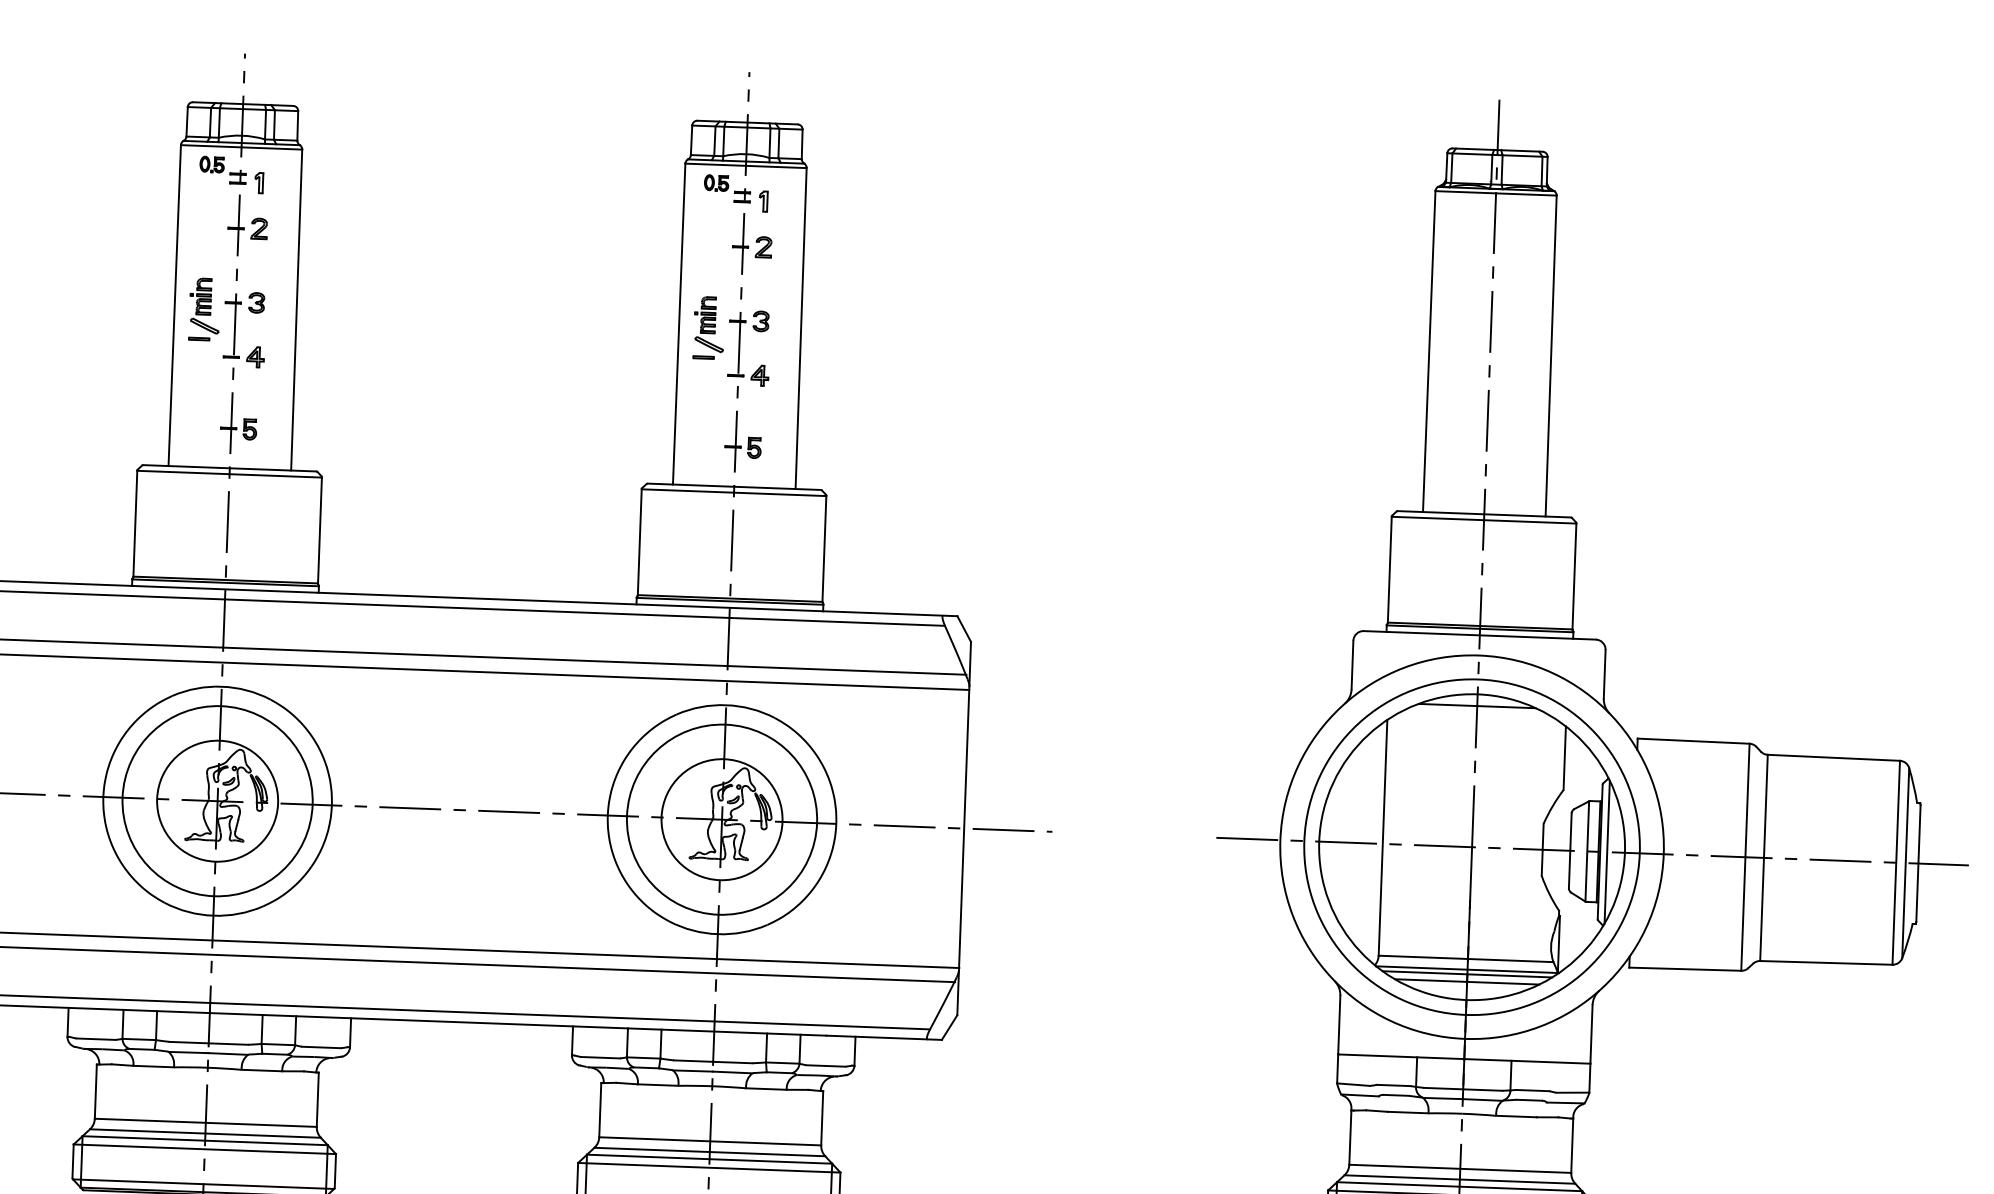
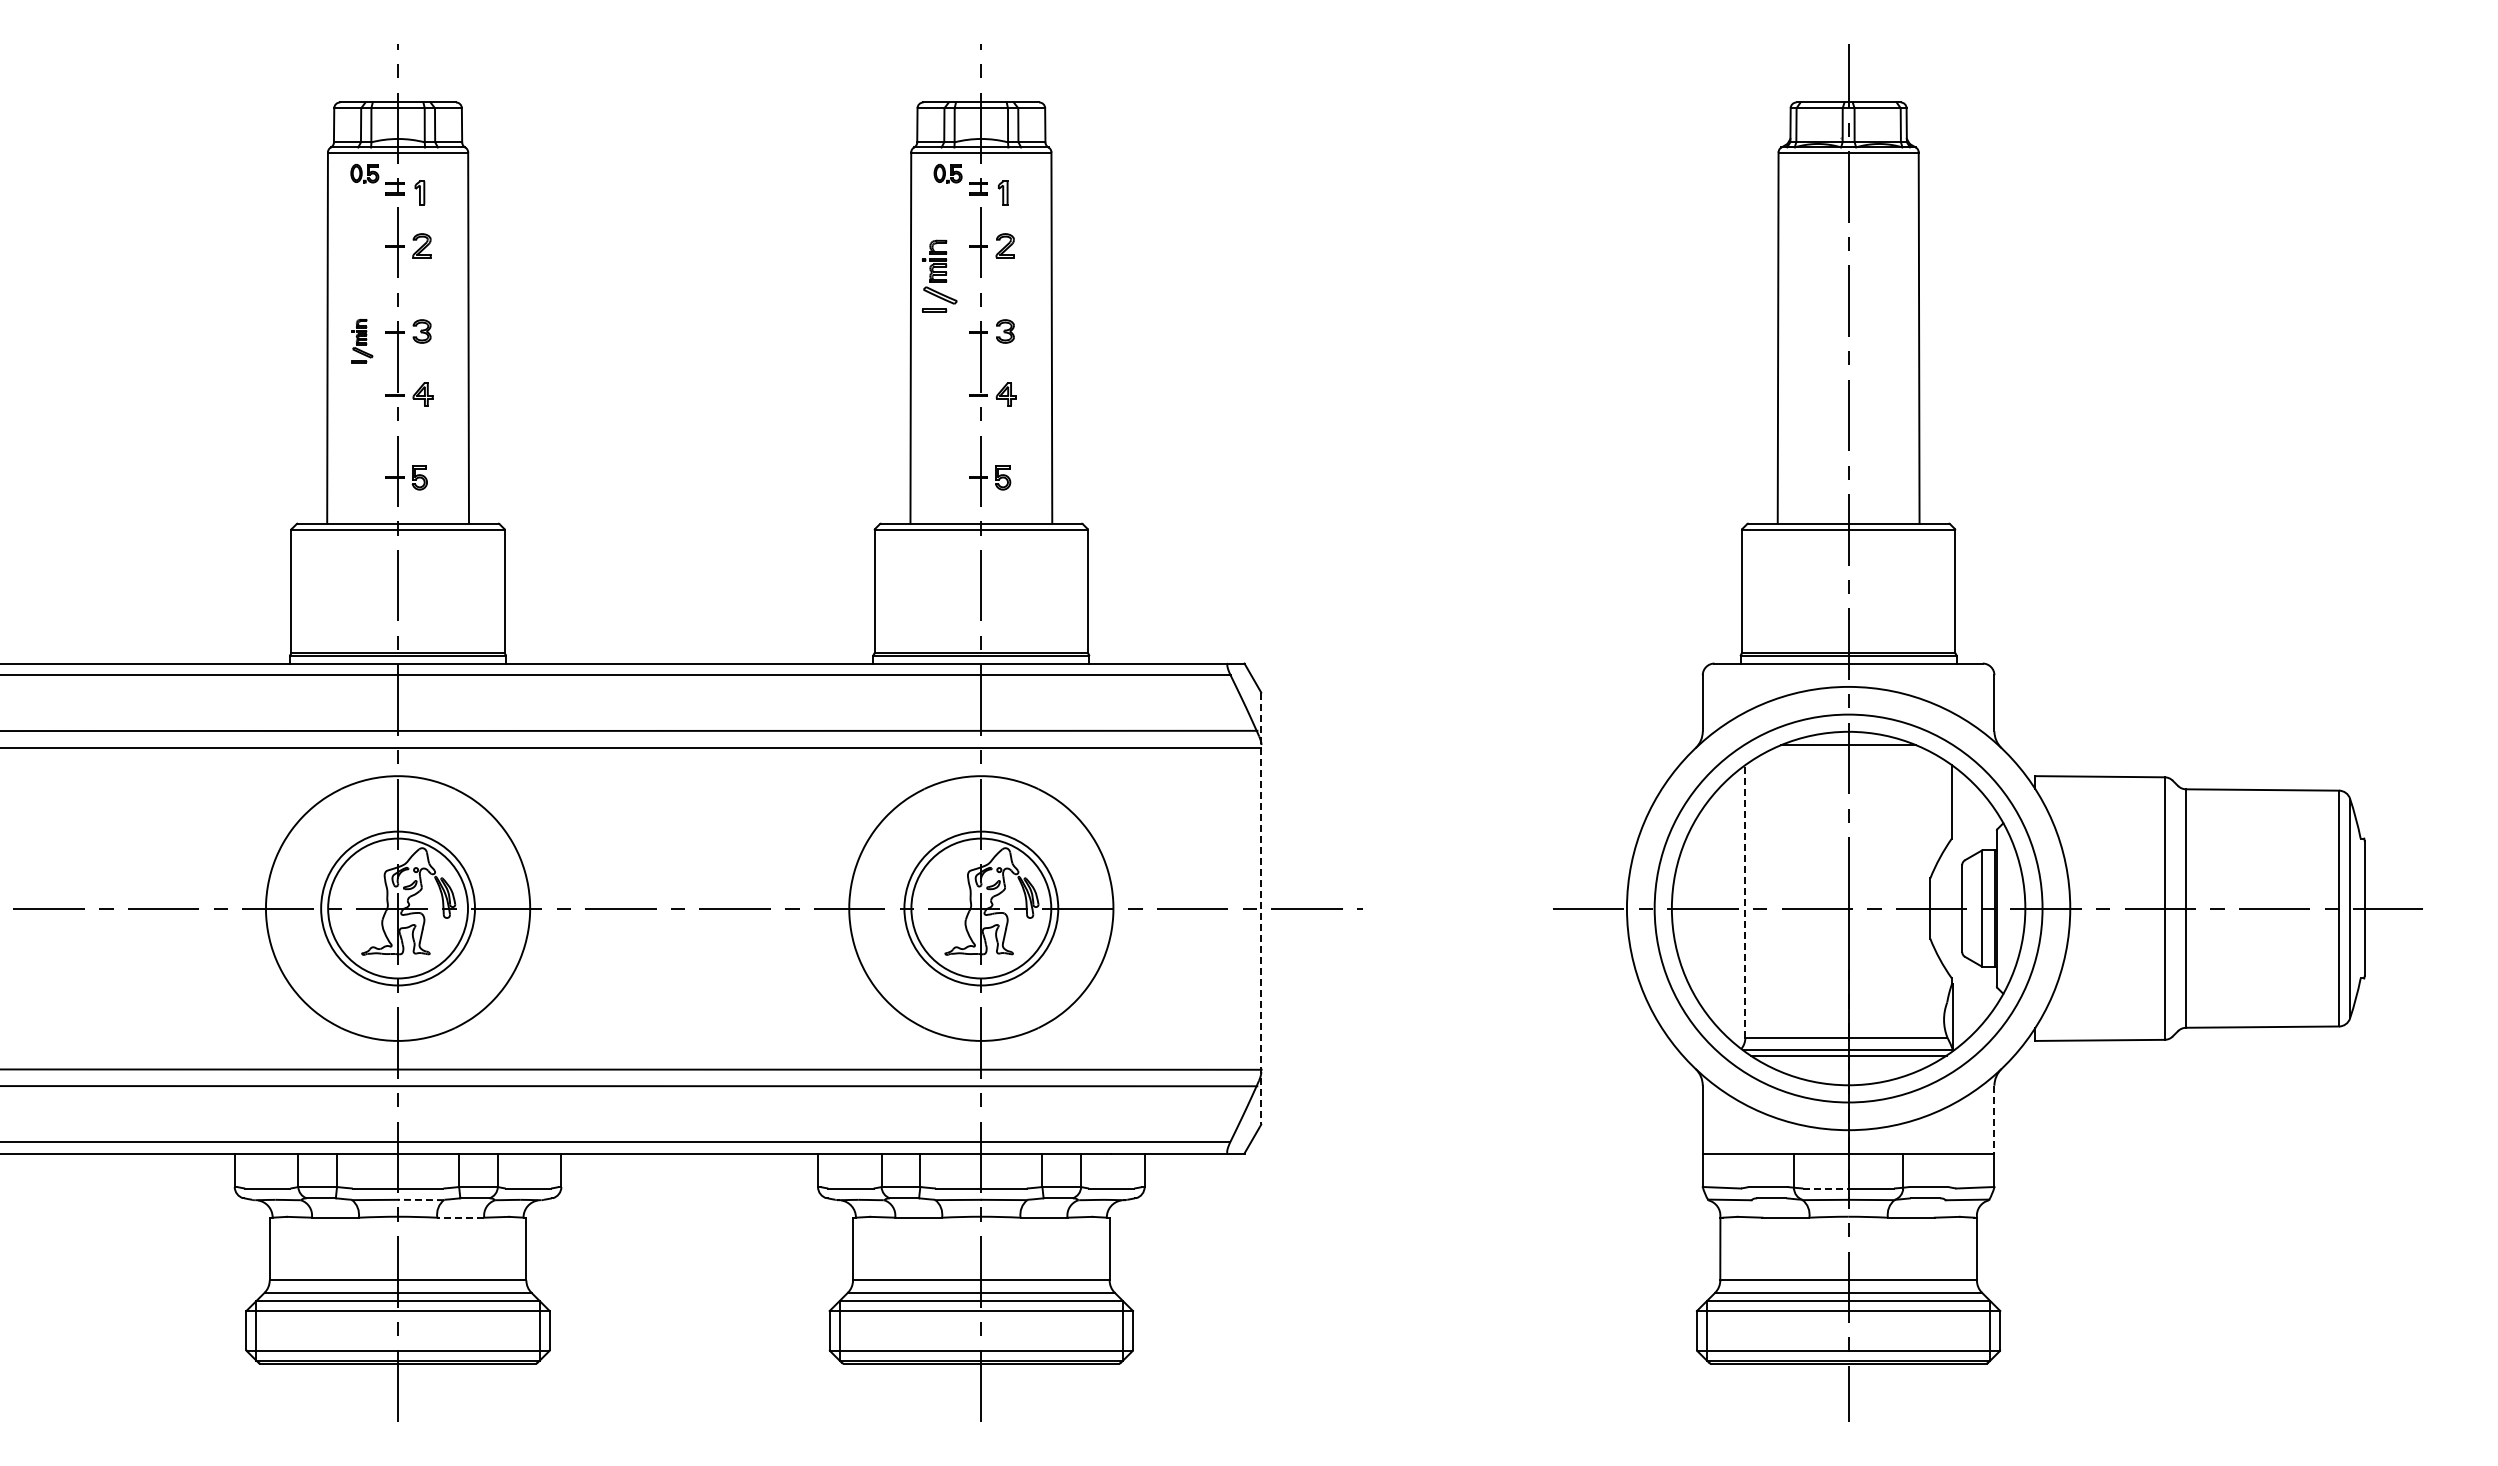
part: (204, 308) -> (362, 340), size x0.6
part: (709, 327) -> (939, 275), moved
circle: (217, 801) -> (397, 908), size x0.7
circle: (722, 819) -> (981, 908), size x0.7
line: (964, 829) -> (1261, 909), solid -> dashed
line: (1383, 836) -> (1745, 900), solid -> dashed
line: (1606, 852) -> (2004, 908), removed
line: (1467, 982) -> (1848, 1064), removed
line: (1591, 1034) -> (1994, 1119), solid -> dashed
line: (228, 1053) -> (421, 1199), solid -> dashed
line: (261, 1070) -> (460, 1217), solid -> dashed
line: (1443, 1088) -> (1825, 1188), solid -> dashed

